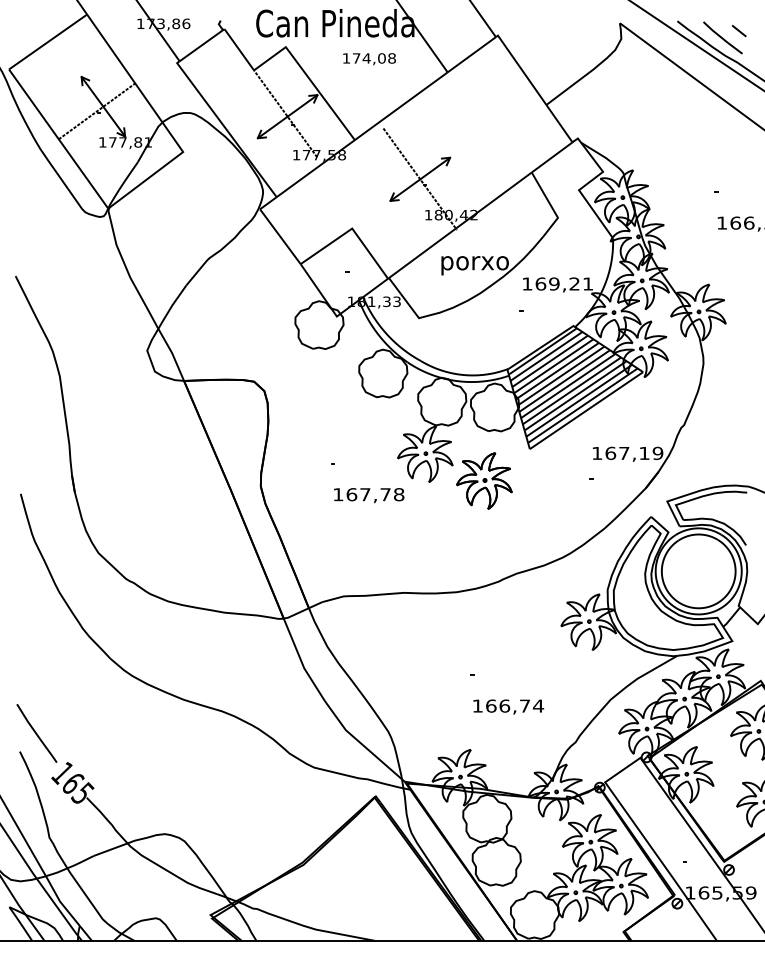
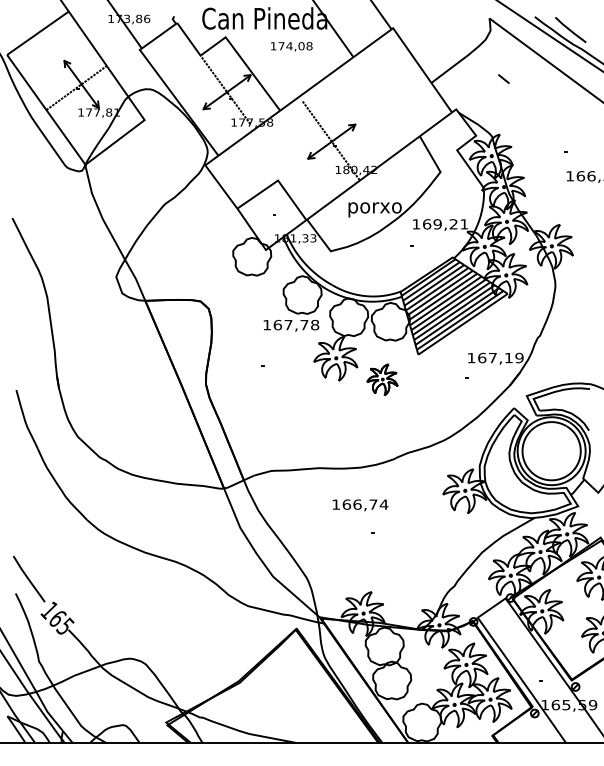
line: (738, 31) -> (503, 79), moved
part: (484, 480) -> (382, 379), size x0.7
text: (369, 495) -> (291, 325), moved
text: (508, 706) -> (360, 504), moved

